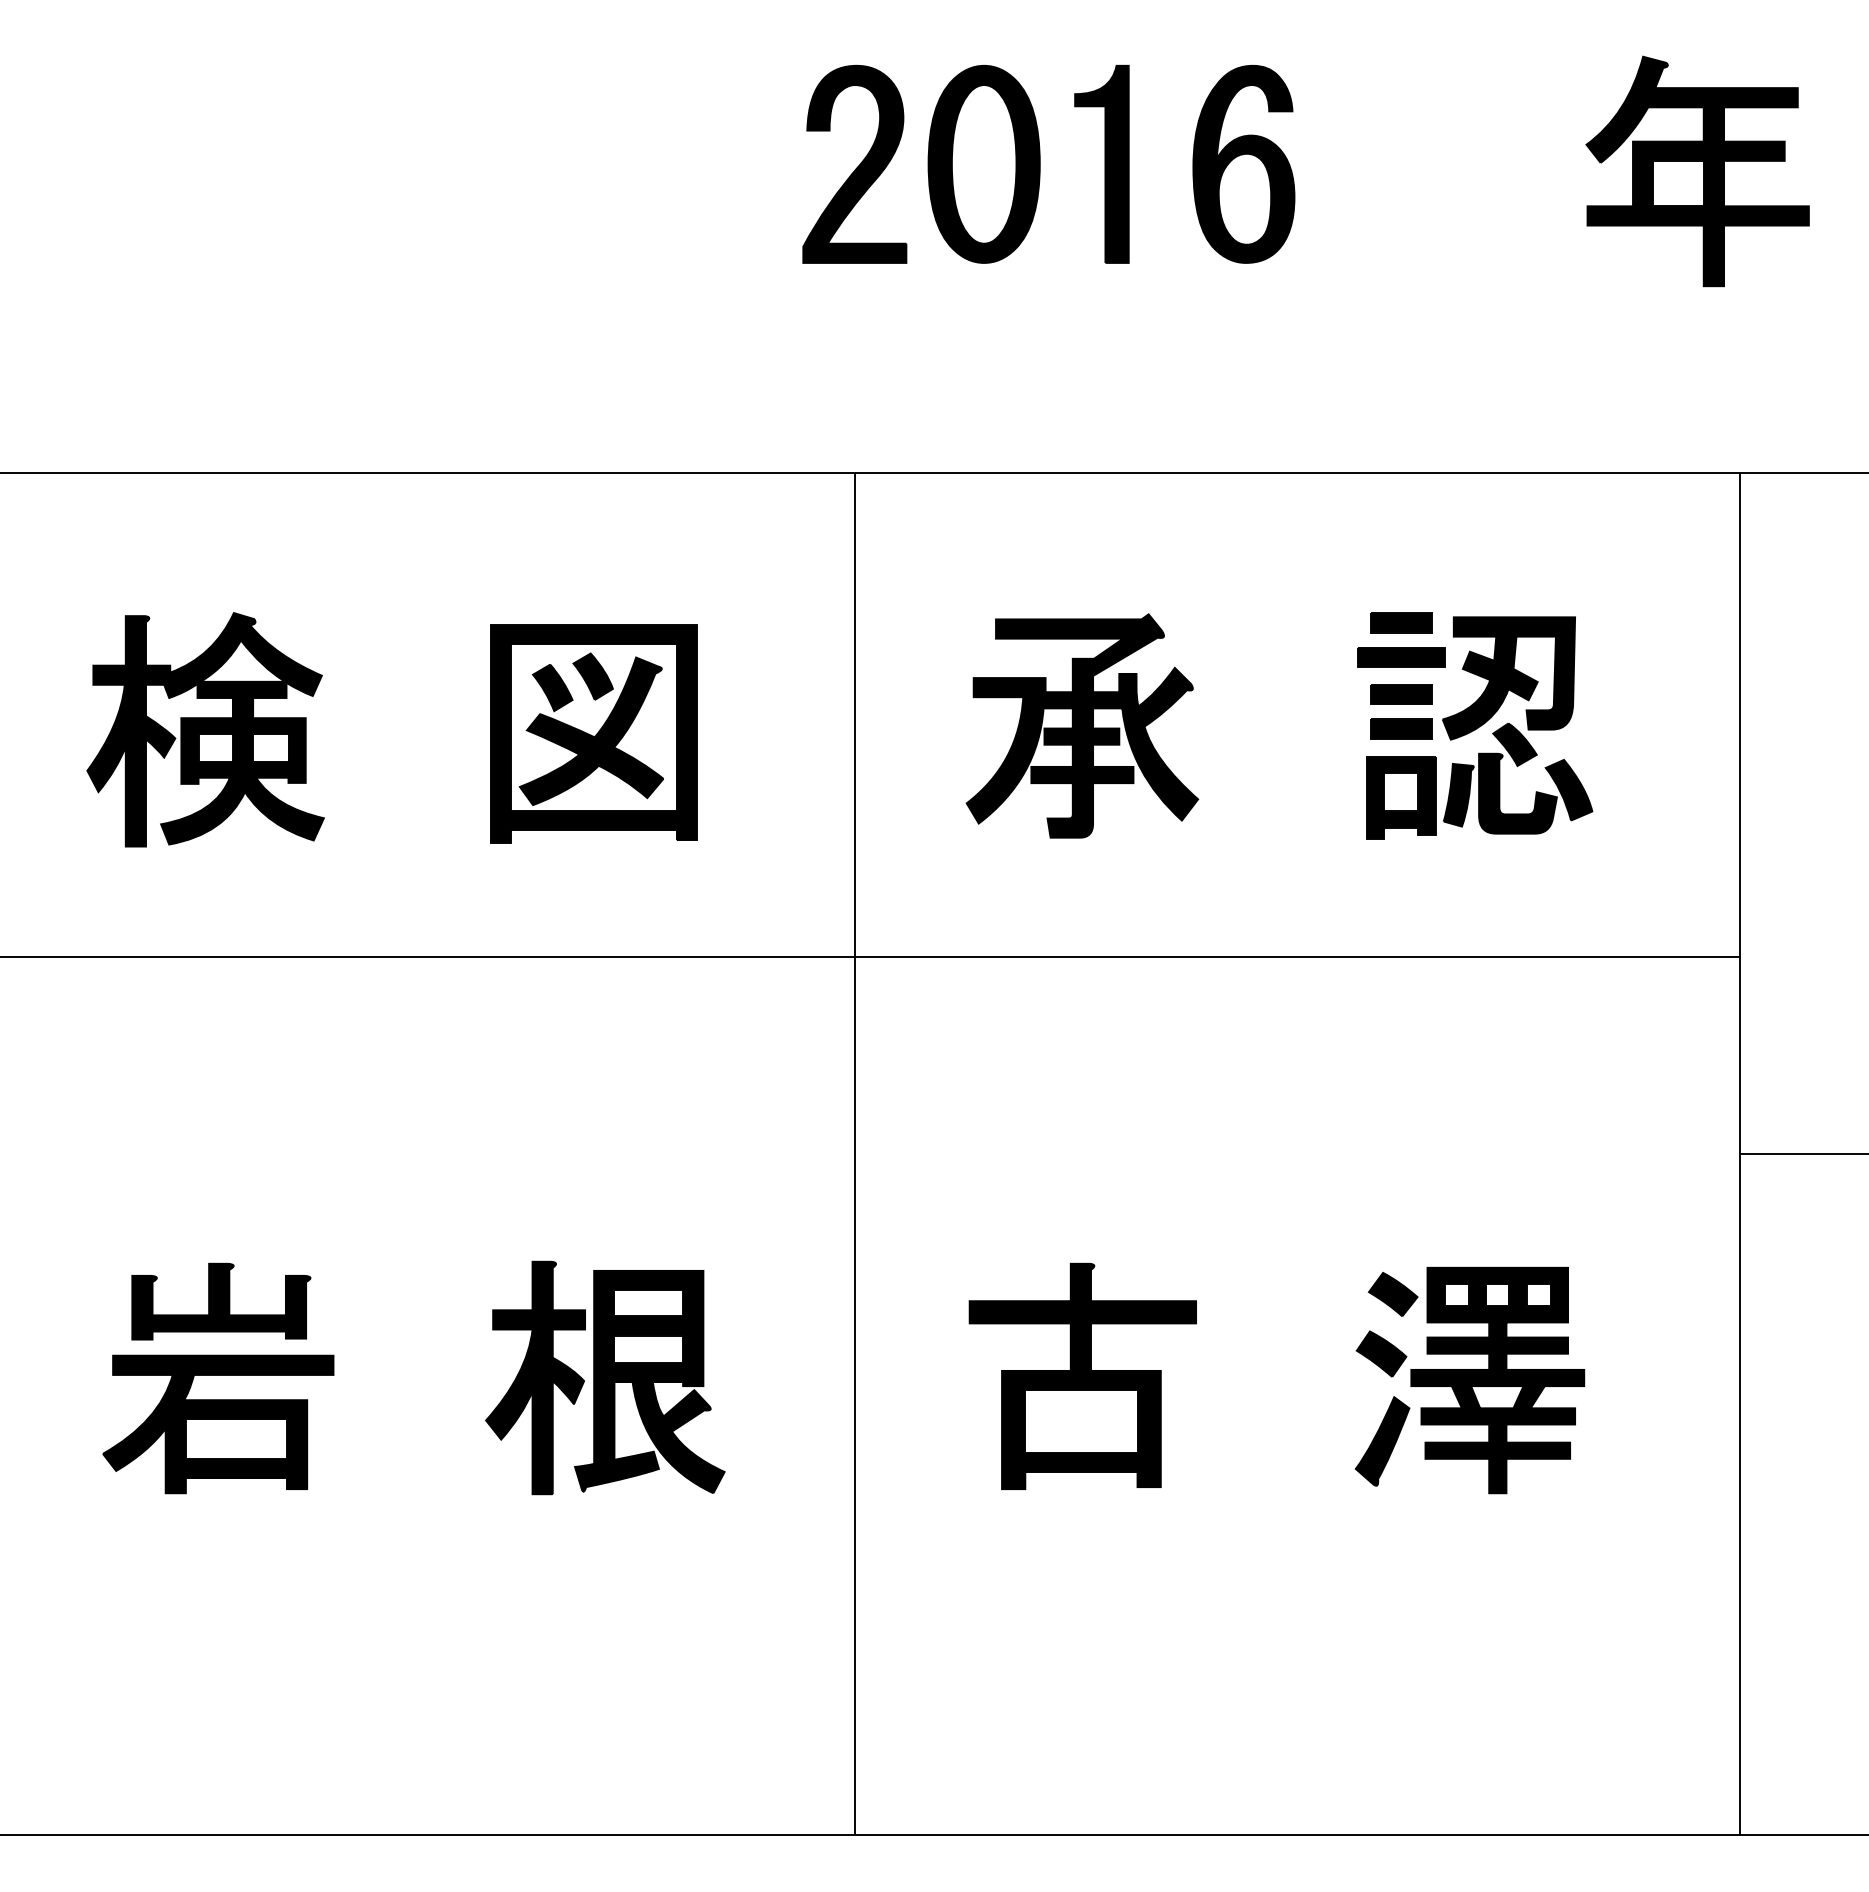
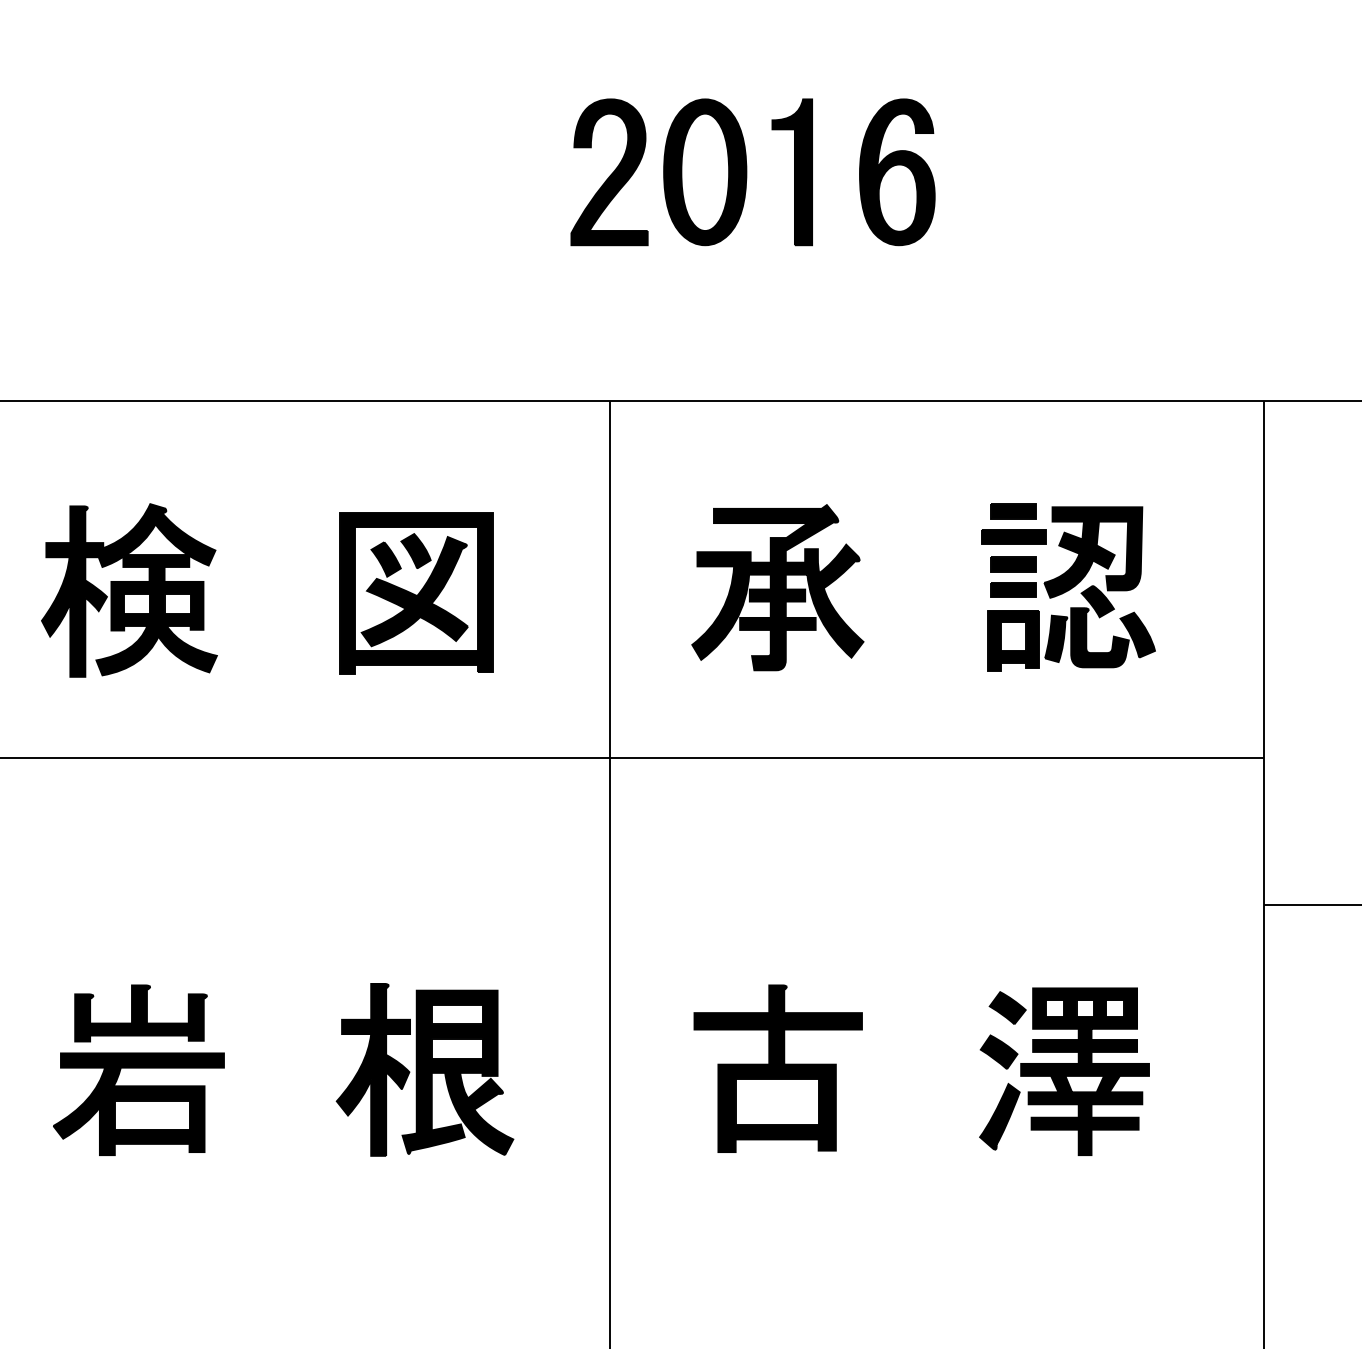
part: (1697, 171) -> (1232, 177), removed

